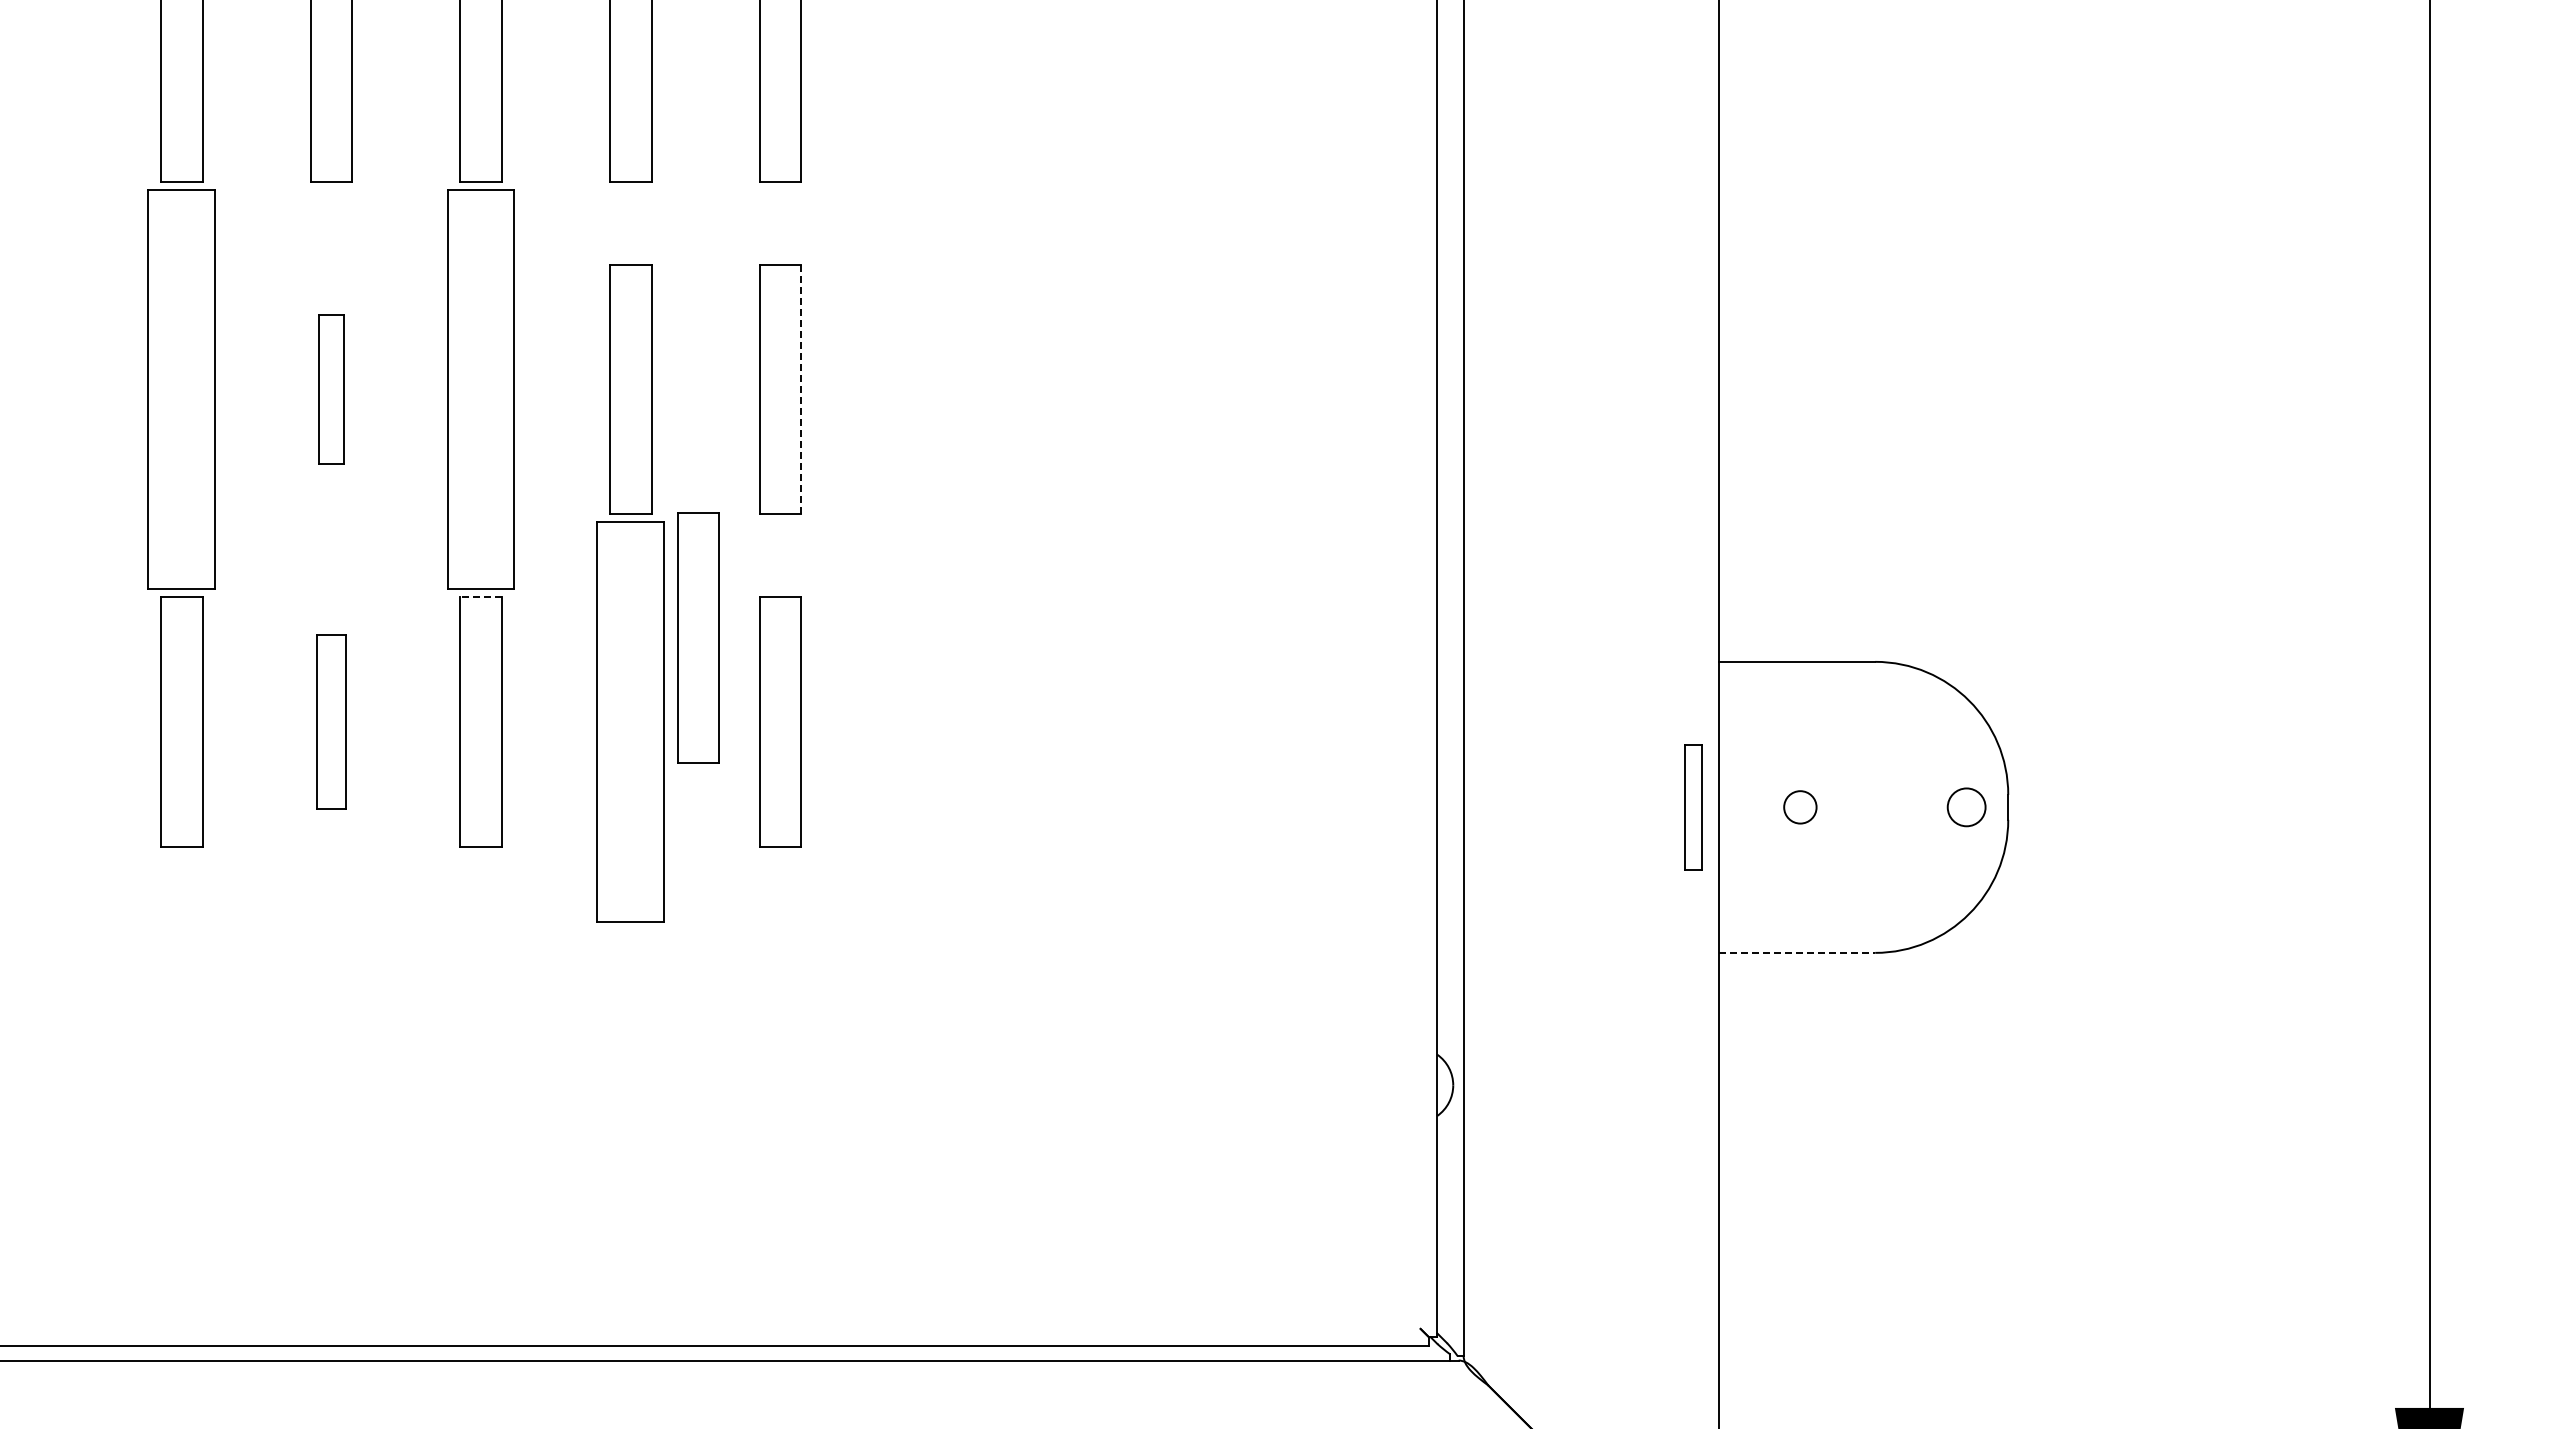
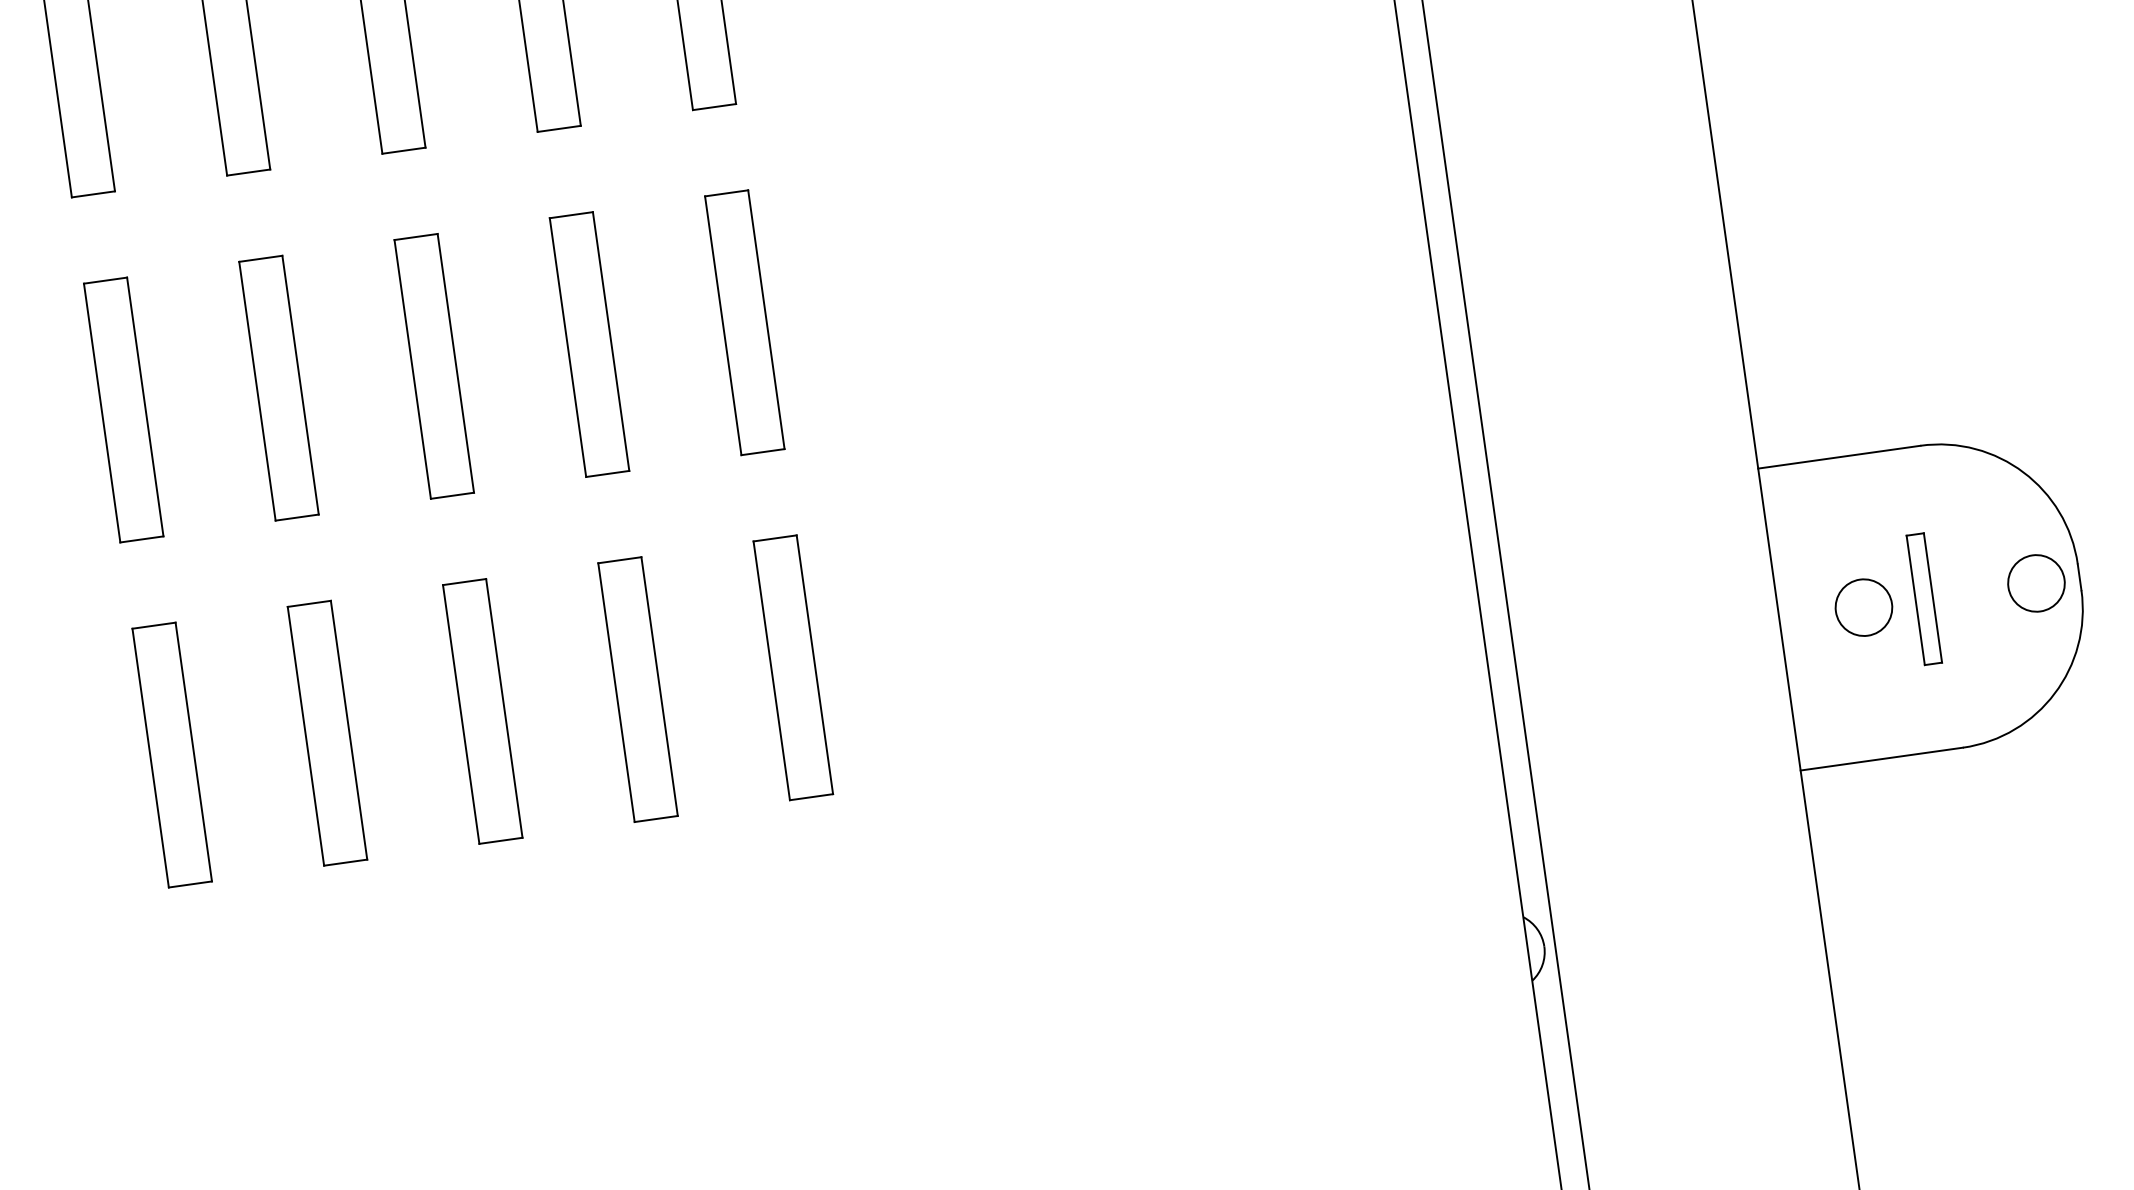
part: (181, 389) -> (123, 410), size x0.62
part: (331, 389) -> (279, 388), size x1.67
part: (480, 389) -> (433, 366), size x0.62
line: (801, 389) -> (766, 319), dashed -> solid
line: (481, 597) -> (465, 582), dashed -> solid
part: (698, 637) -> (695, 592), removed
part: (331, 721) -> (327, 732), size x1.43
part: (630, 721) -> (637, 689), size x0.62
part: (1693, 807) -> (1924, 599), moved
circle: (1800, 807) -> (1864, 607), size x1.67
circle: (1966, 807) -> (2036, 583), size x1.43
line: (1797, 952) -> (1882, 758), dashed -> solid

